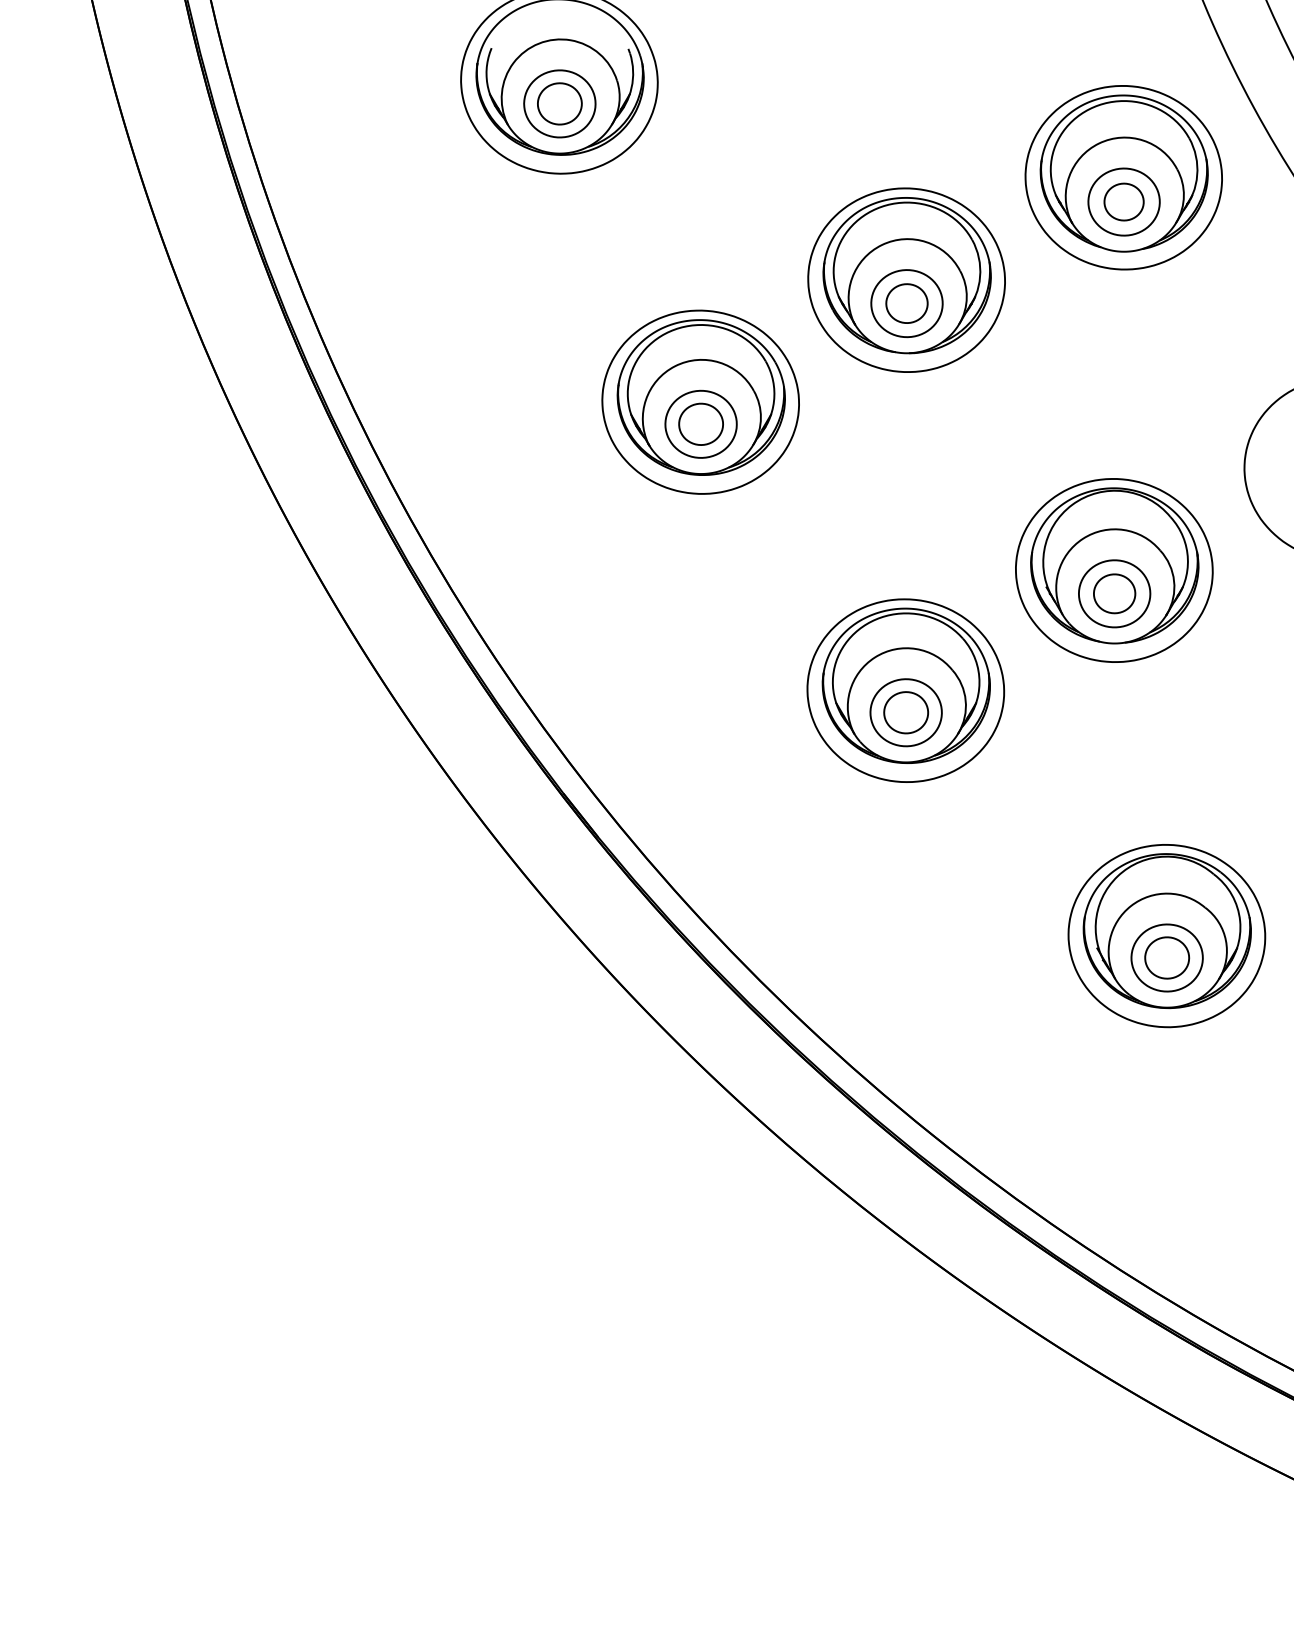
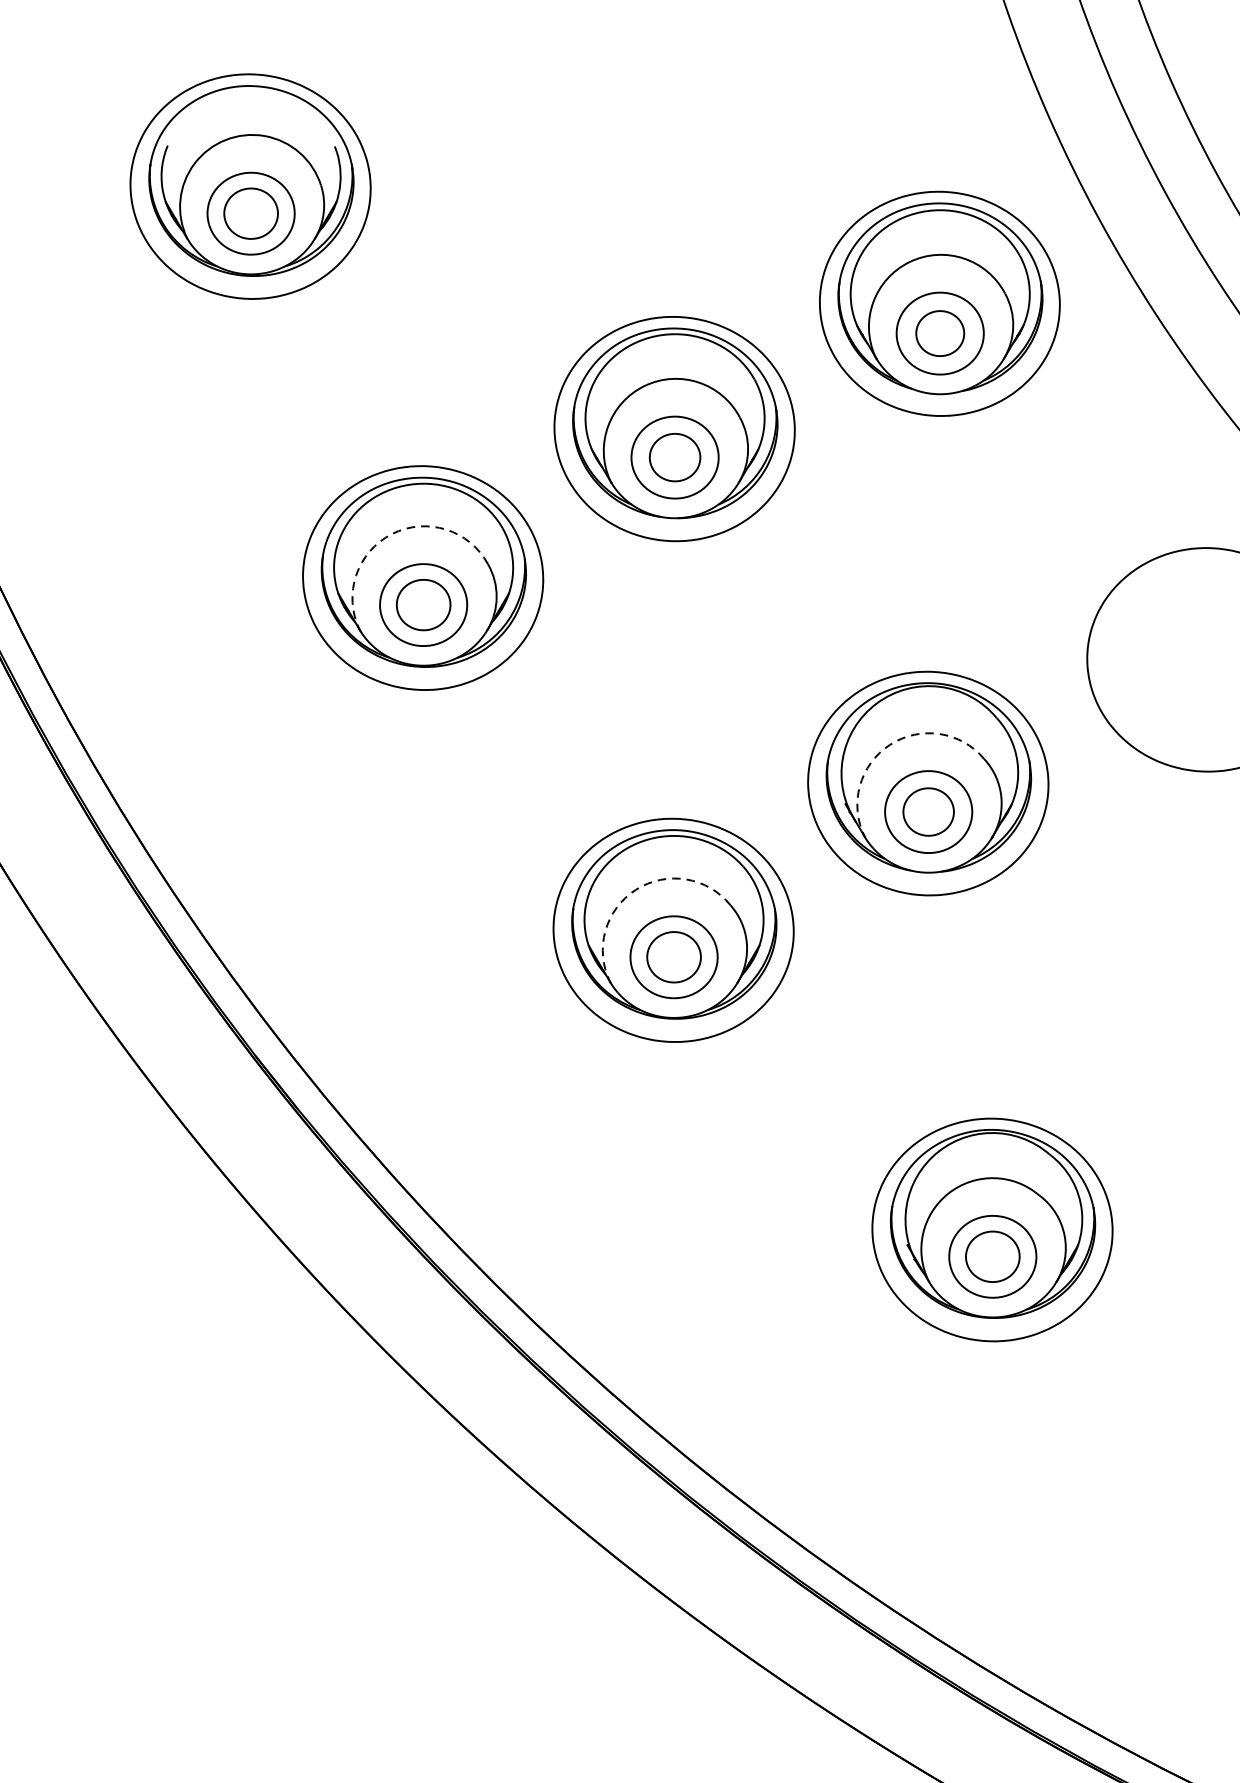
arc: (675, 366) -> (392, 534), solid -> dashed
arc: (1083, 538) -> (890, 744), solid -> dashed
arc: (874, 657) -> (635, 889), solid -> dashed

